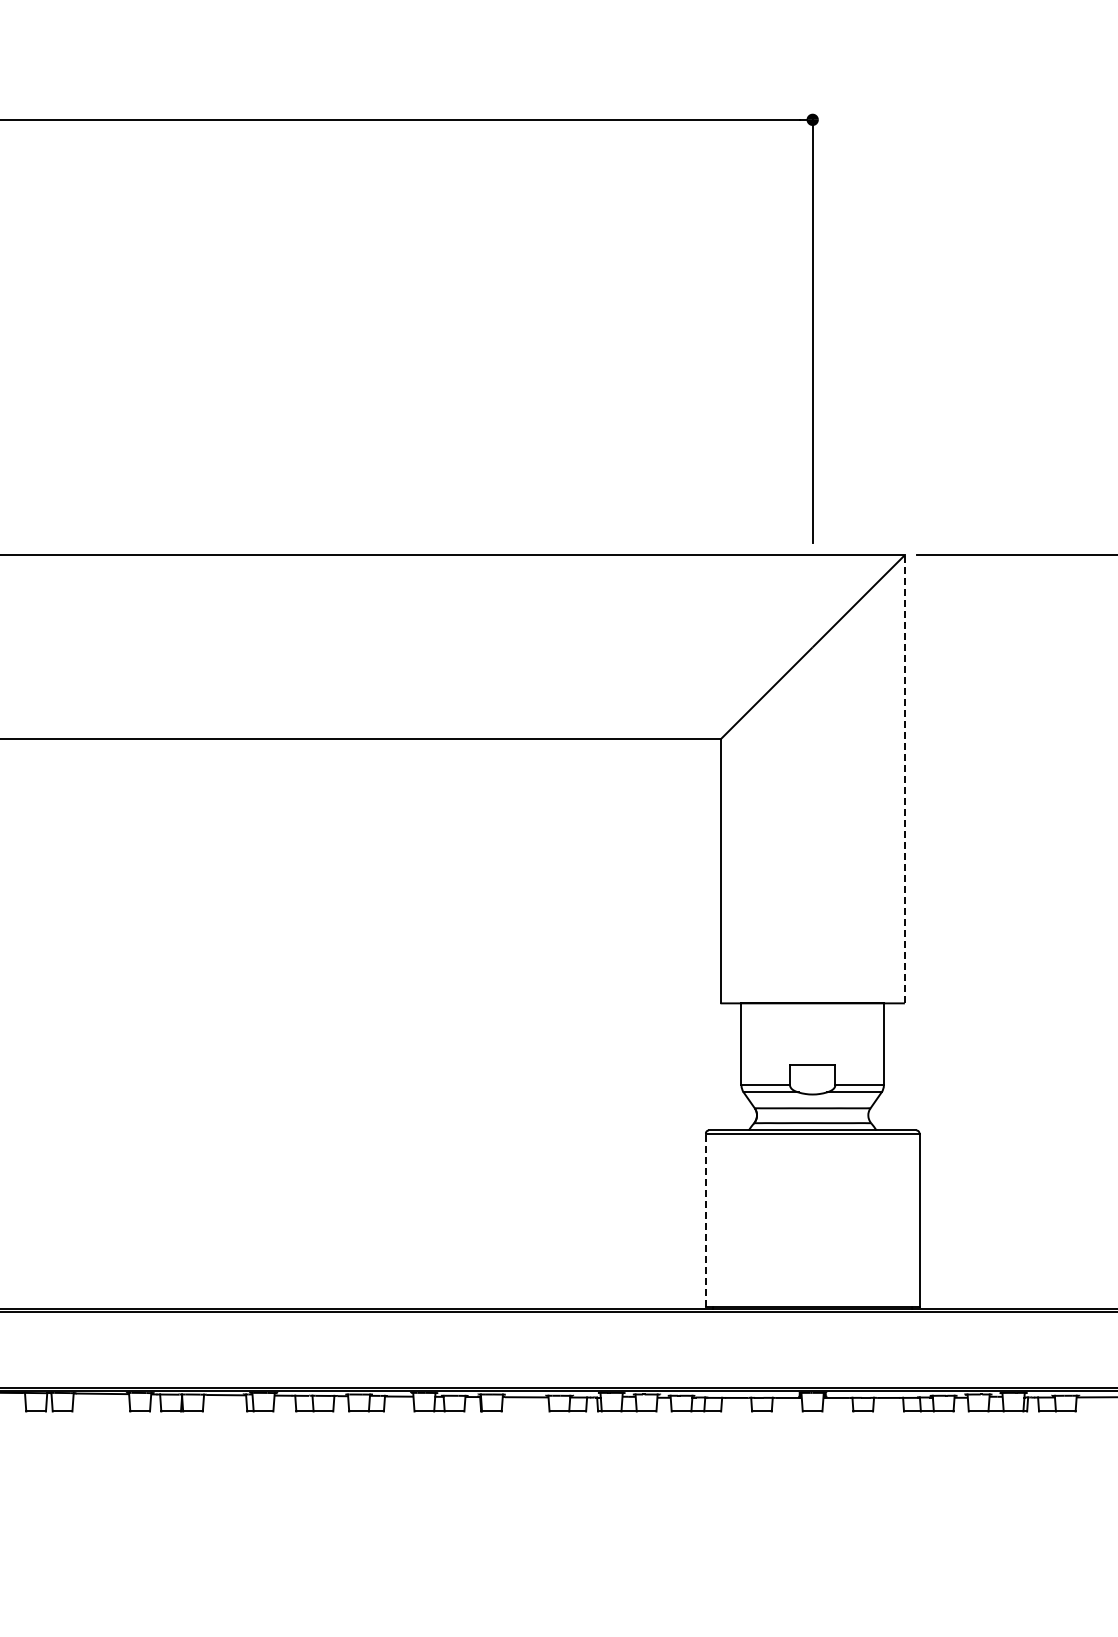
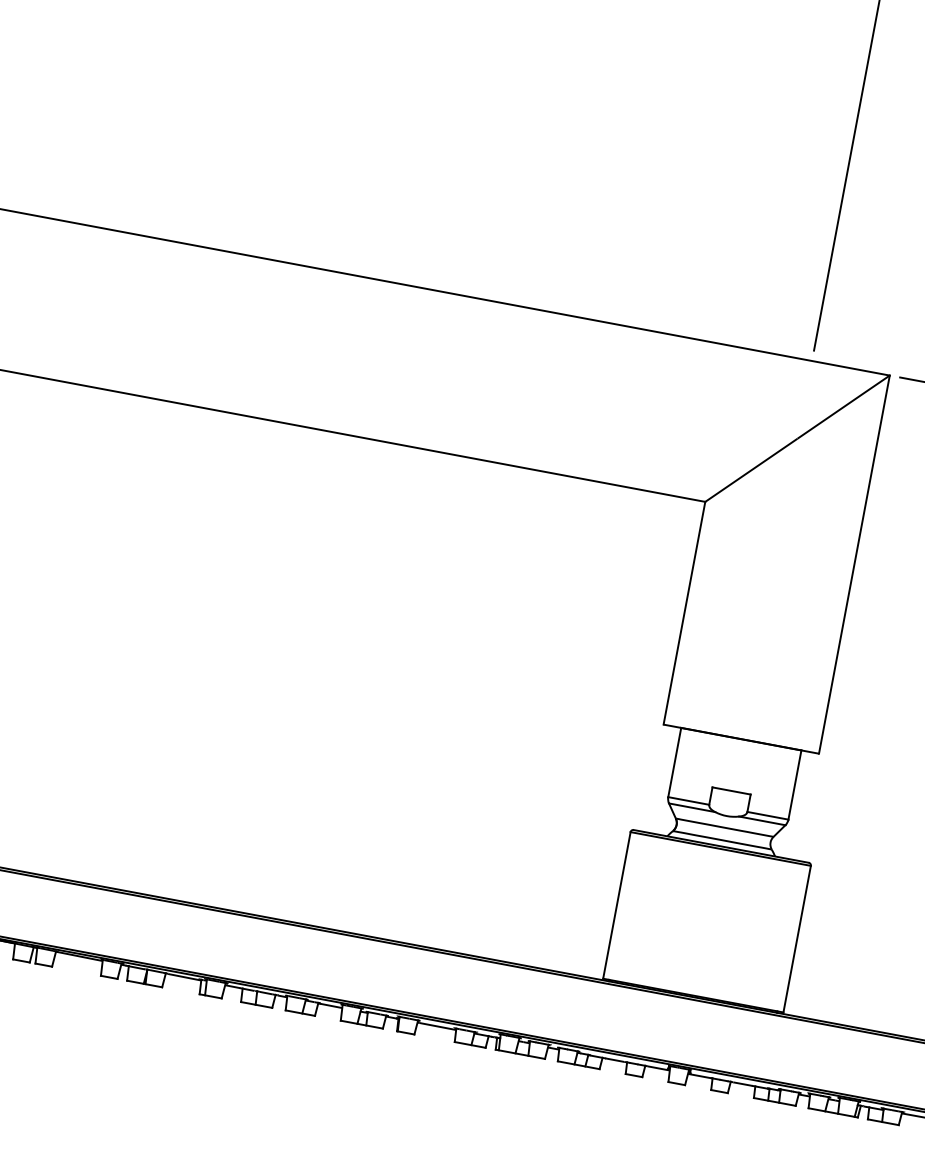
line: (904, 778) -> (854, 563), dashed -> solid
line: (705, 1220) -> (616, 905), dashed -> solid

